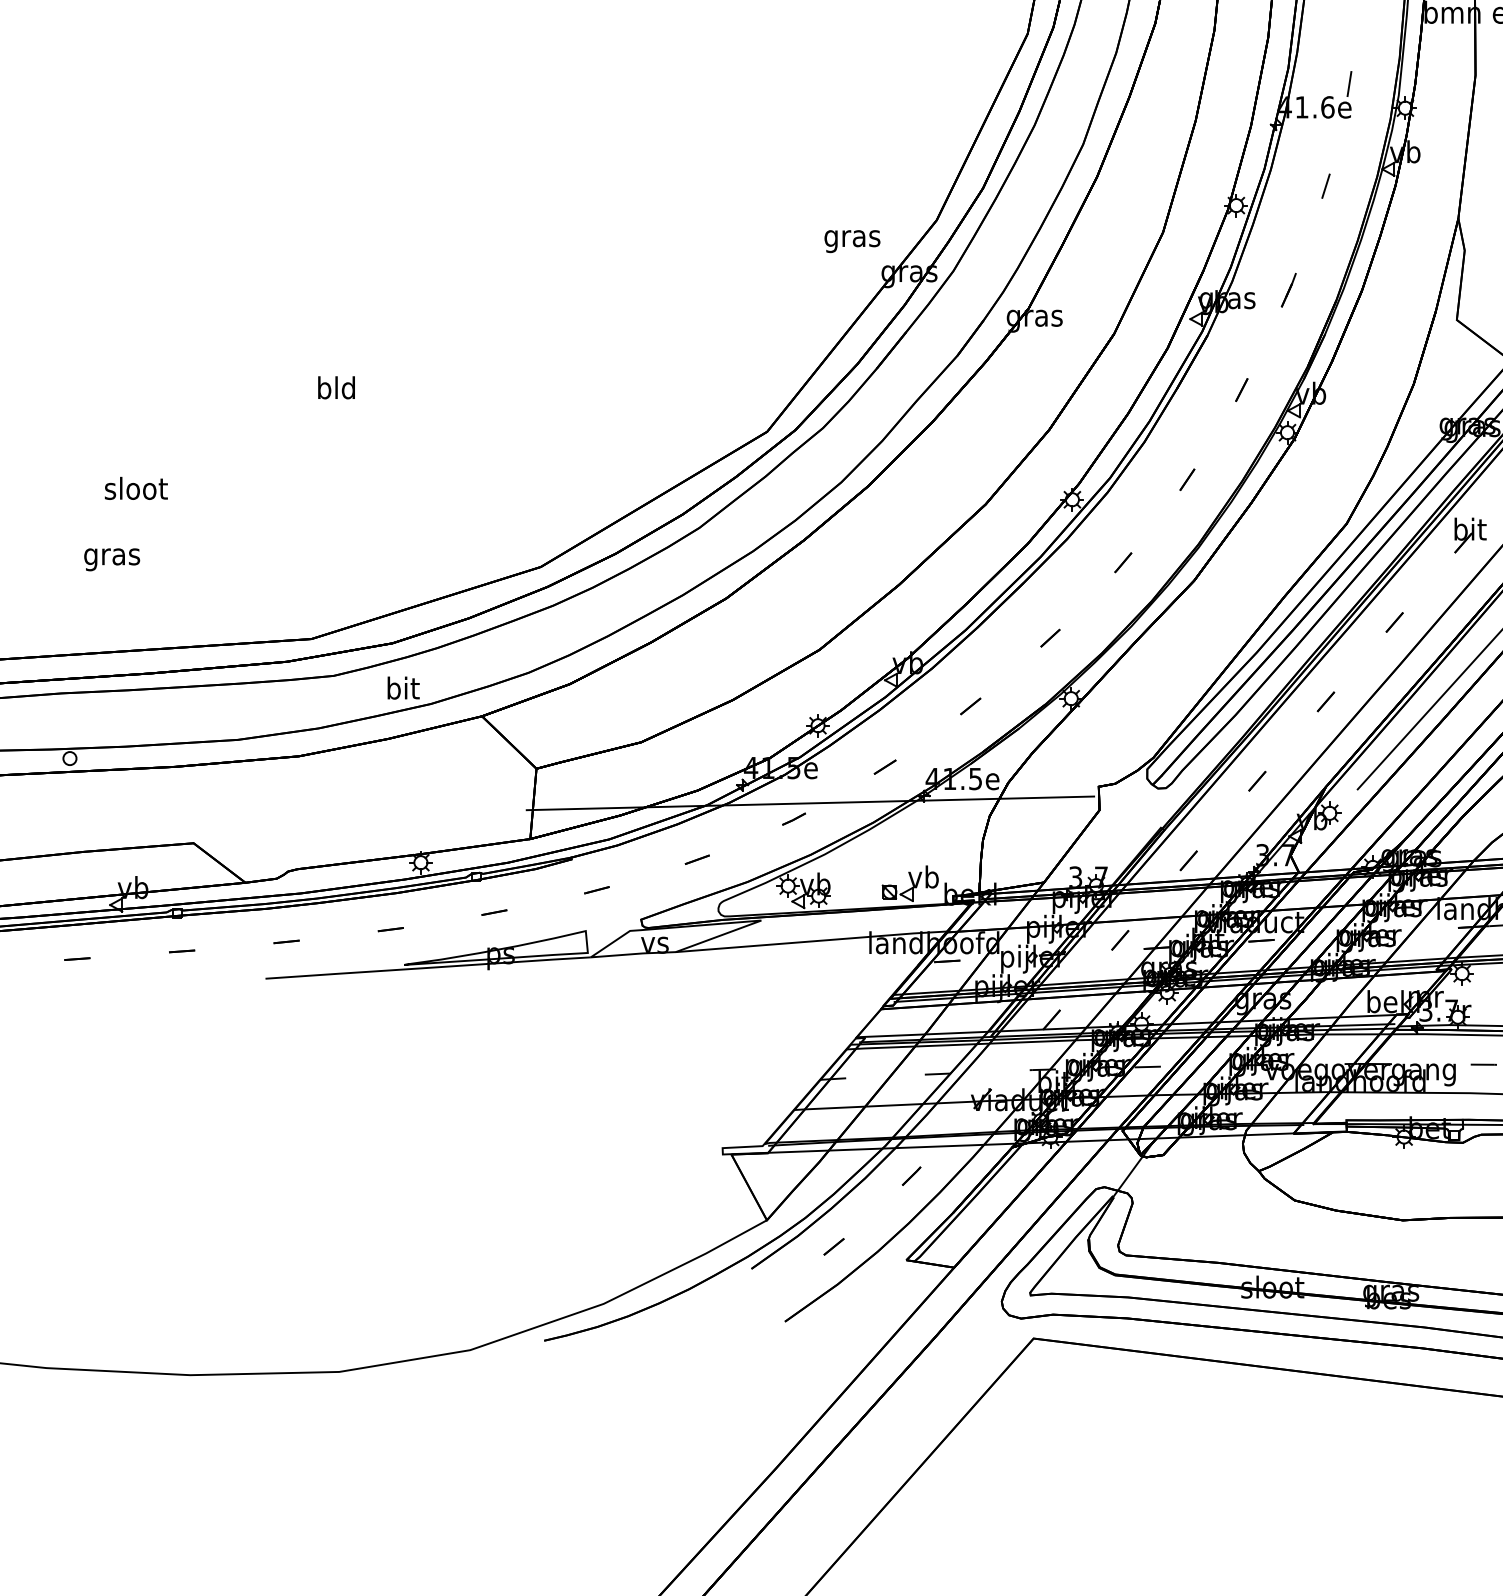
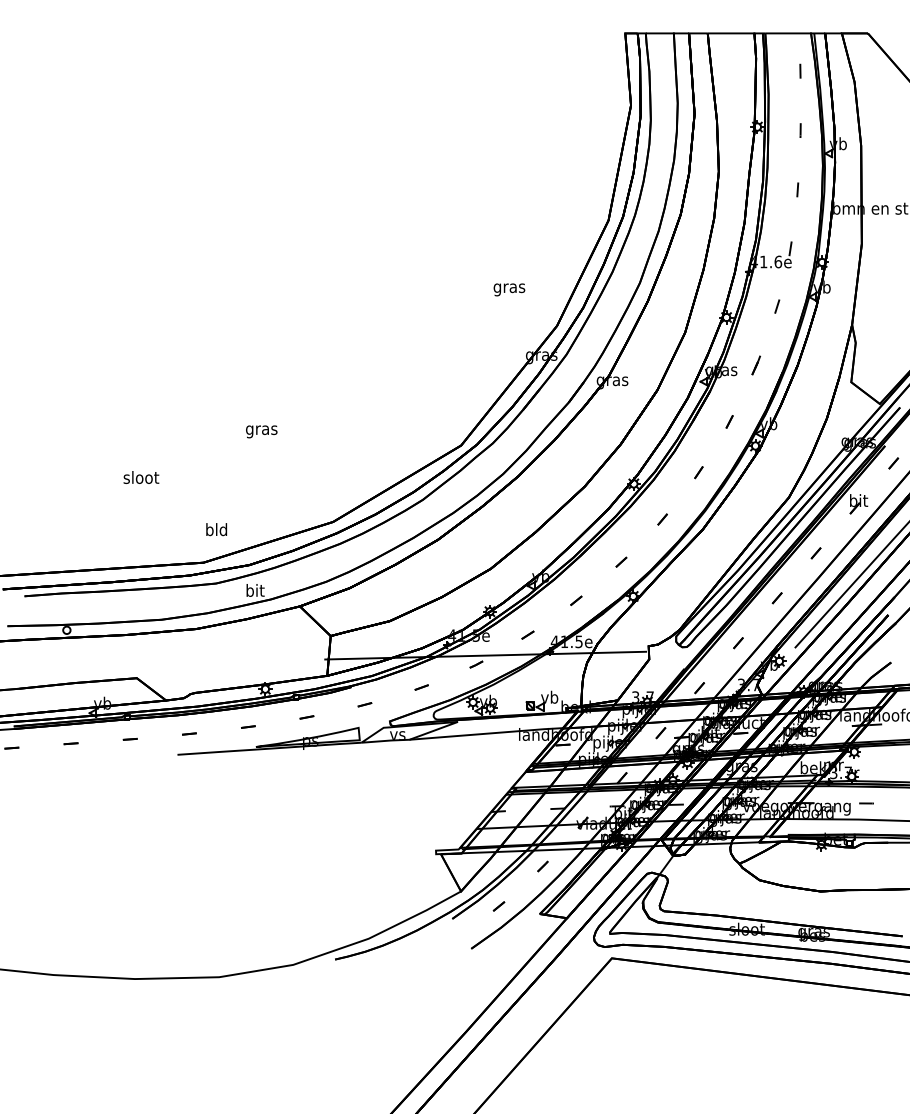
text: (852, 240) -> (509, 289), moved
text: (336, 387) -> (216, 529), moved
text: (136, 488) -> (141, 477), moved
text: (111, 559) -> (261, 431), moved

